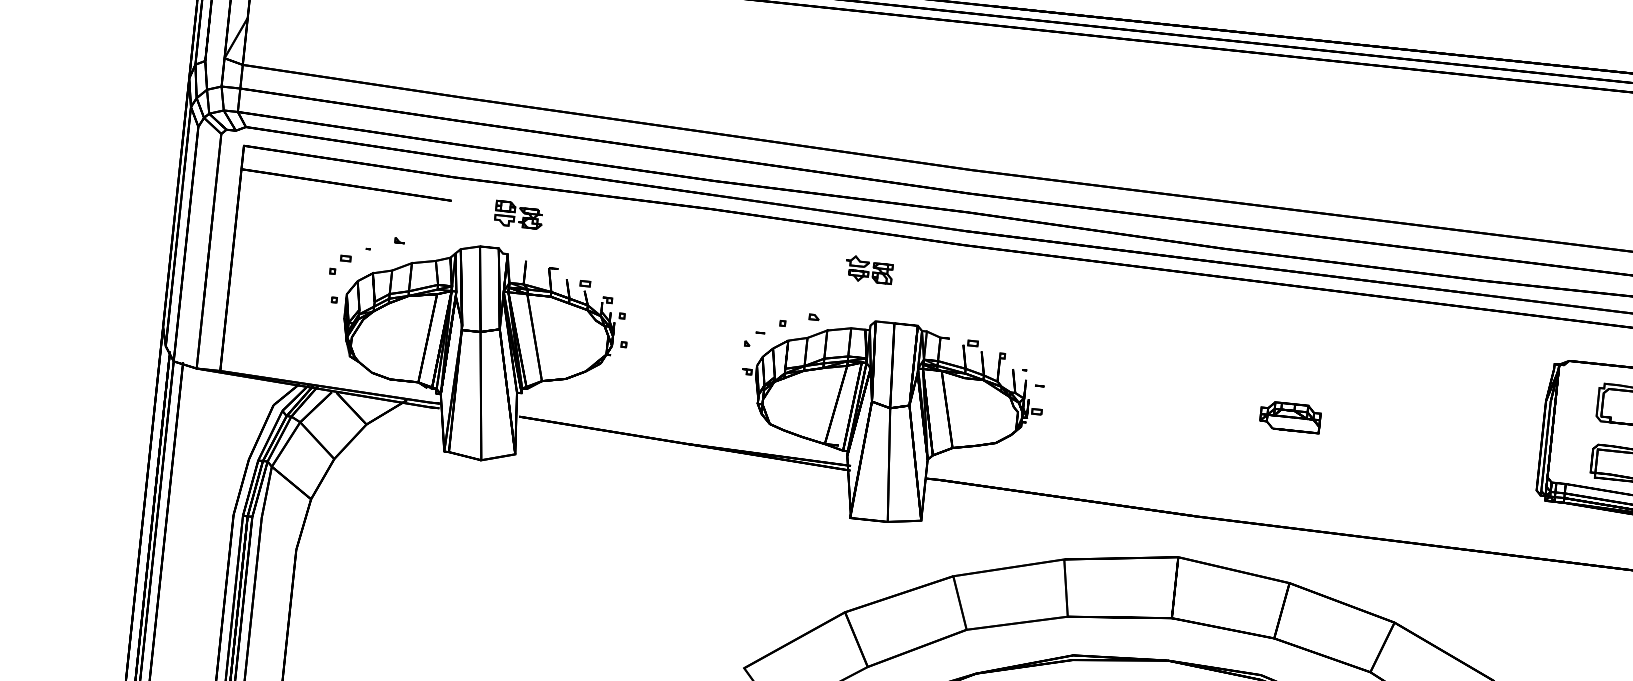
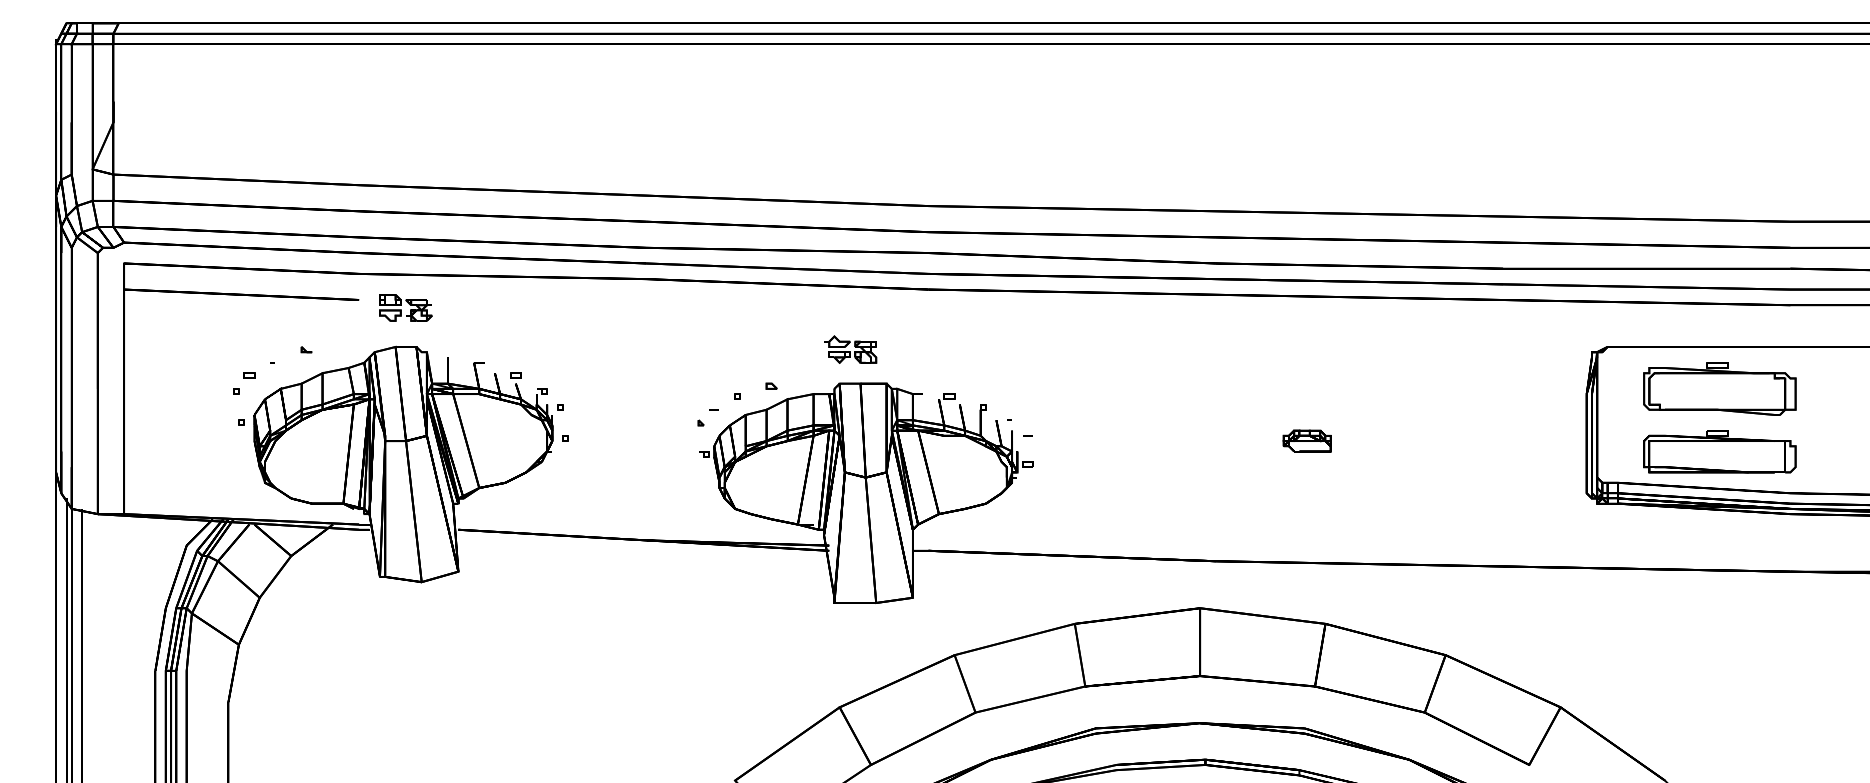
part: (518, 214) -> (405, 307), moved
part: (869, 269) -> (850, 349), moved
part: (1289, 416) -> (1306, 440), size x0.71

